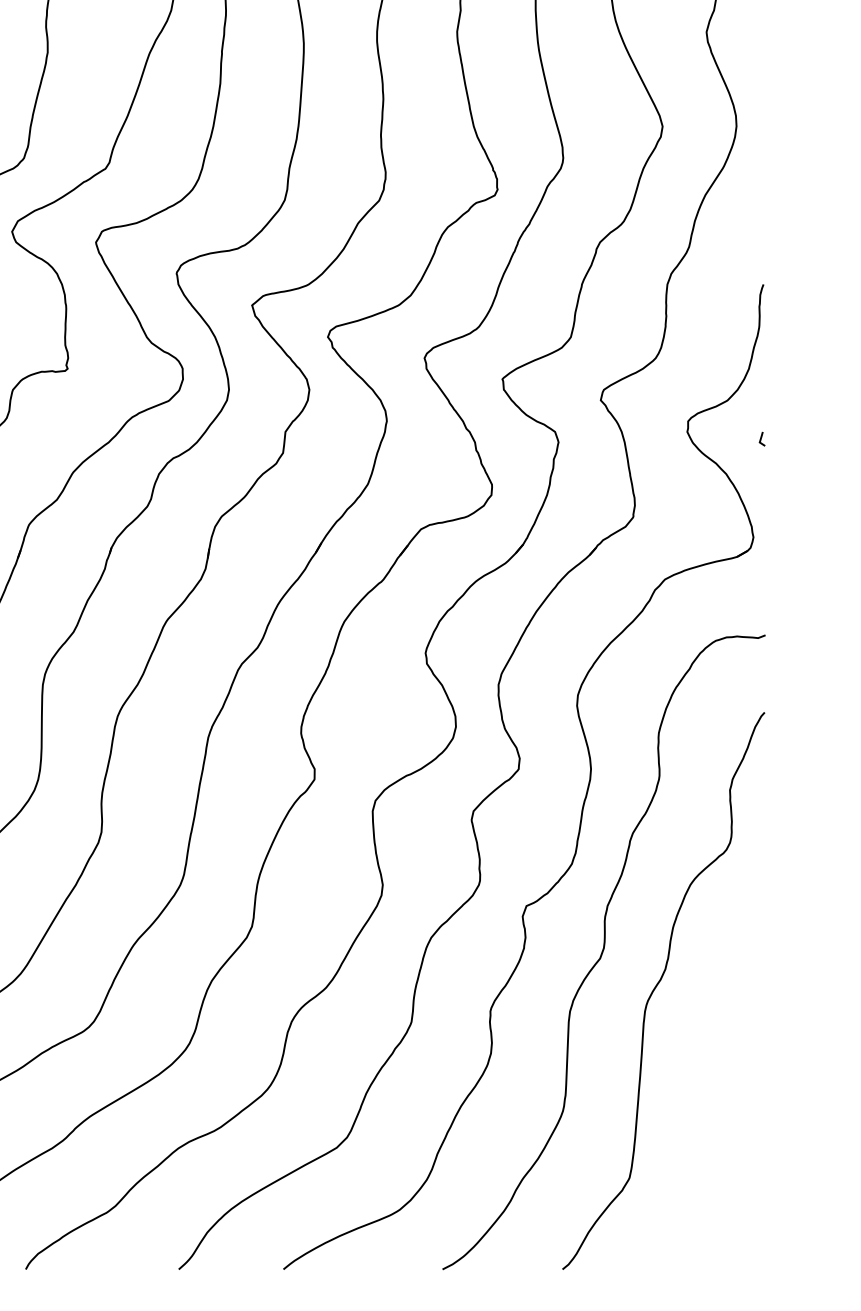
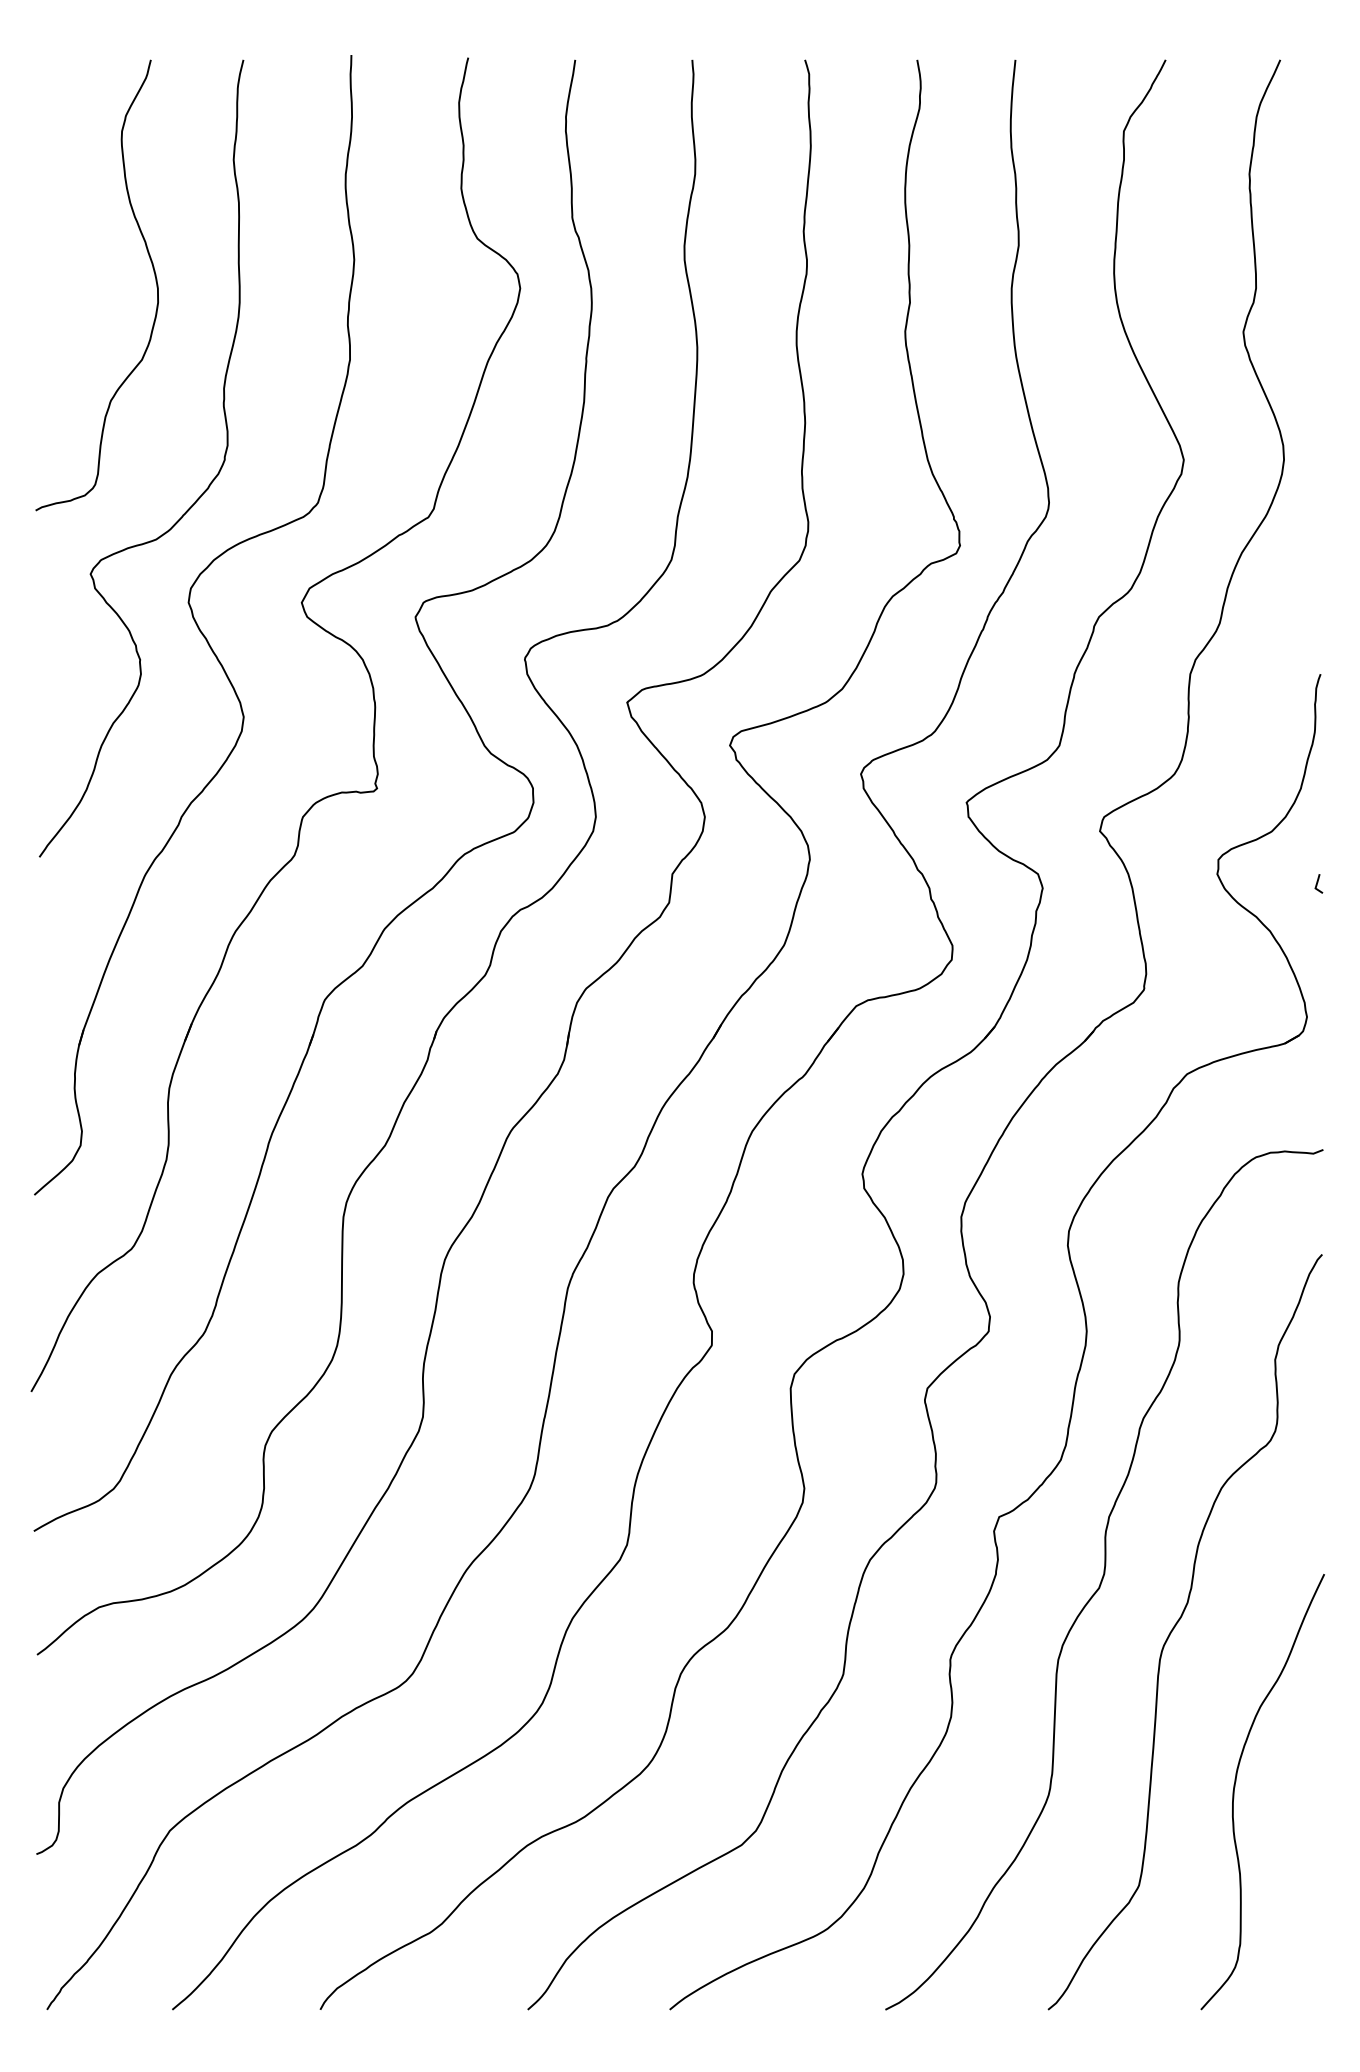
curve: (700, 1105) -> (1235, 1787), added

